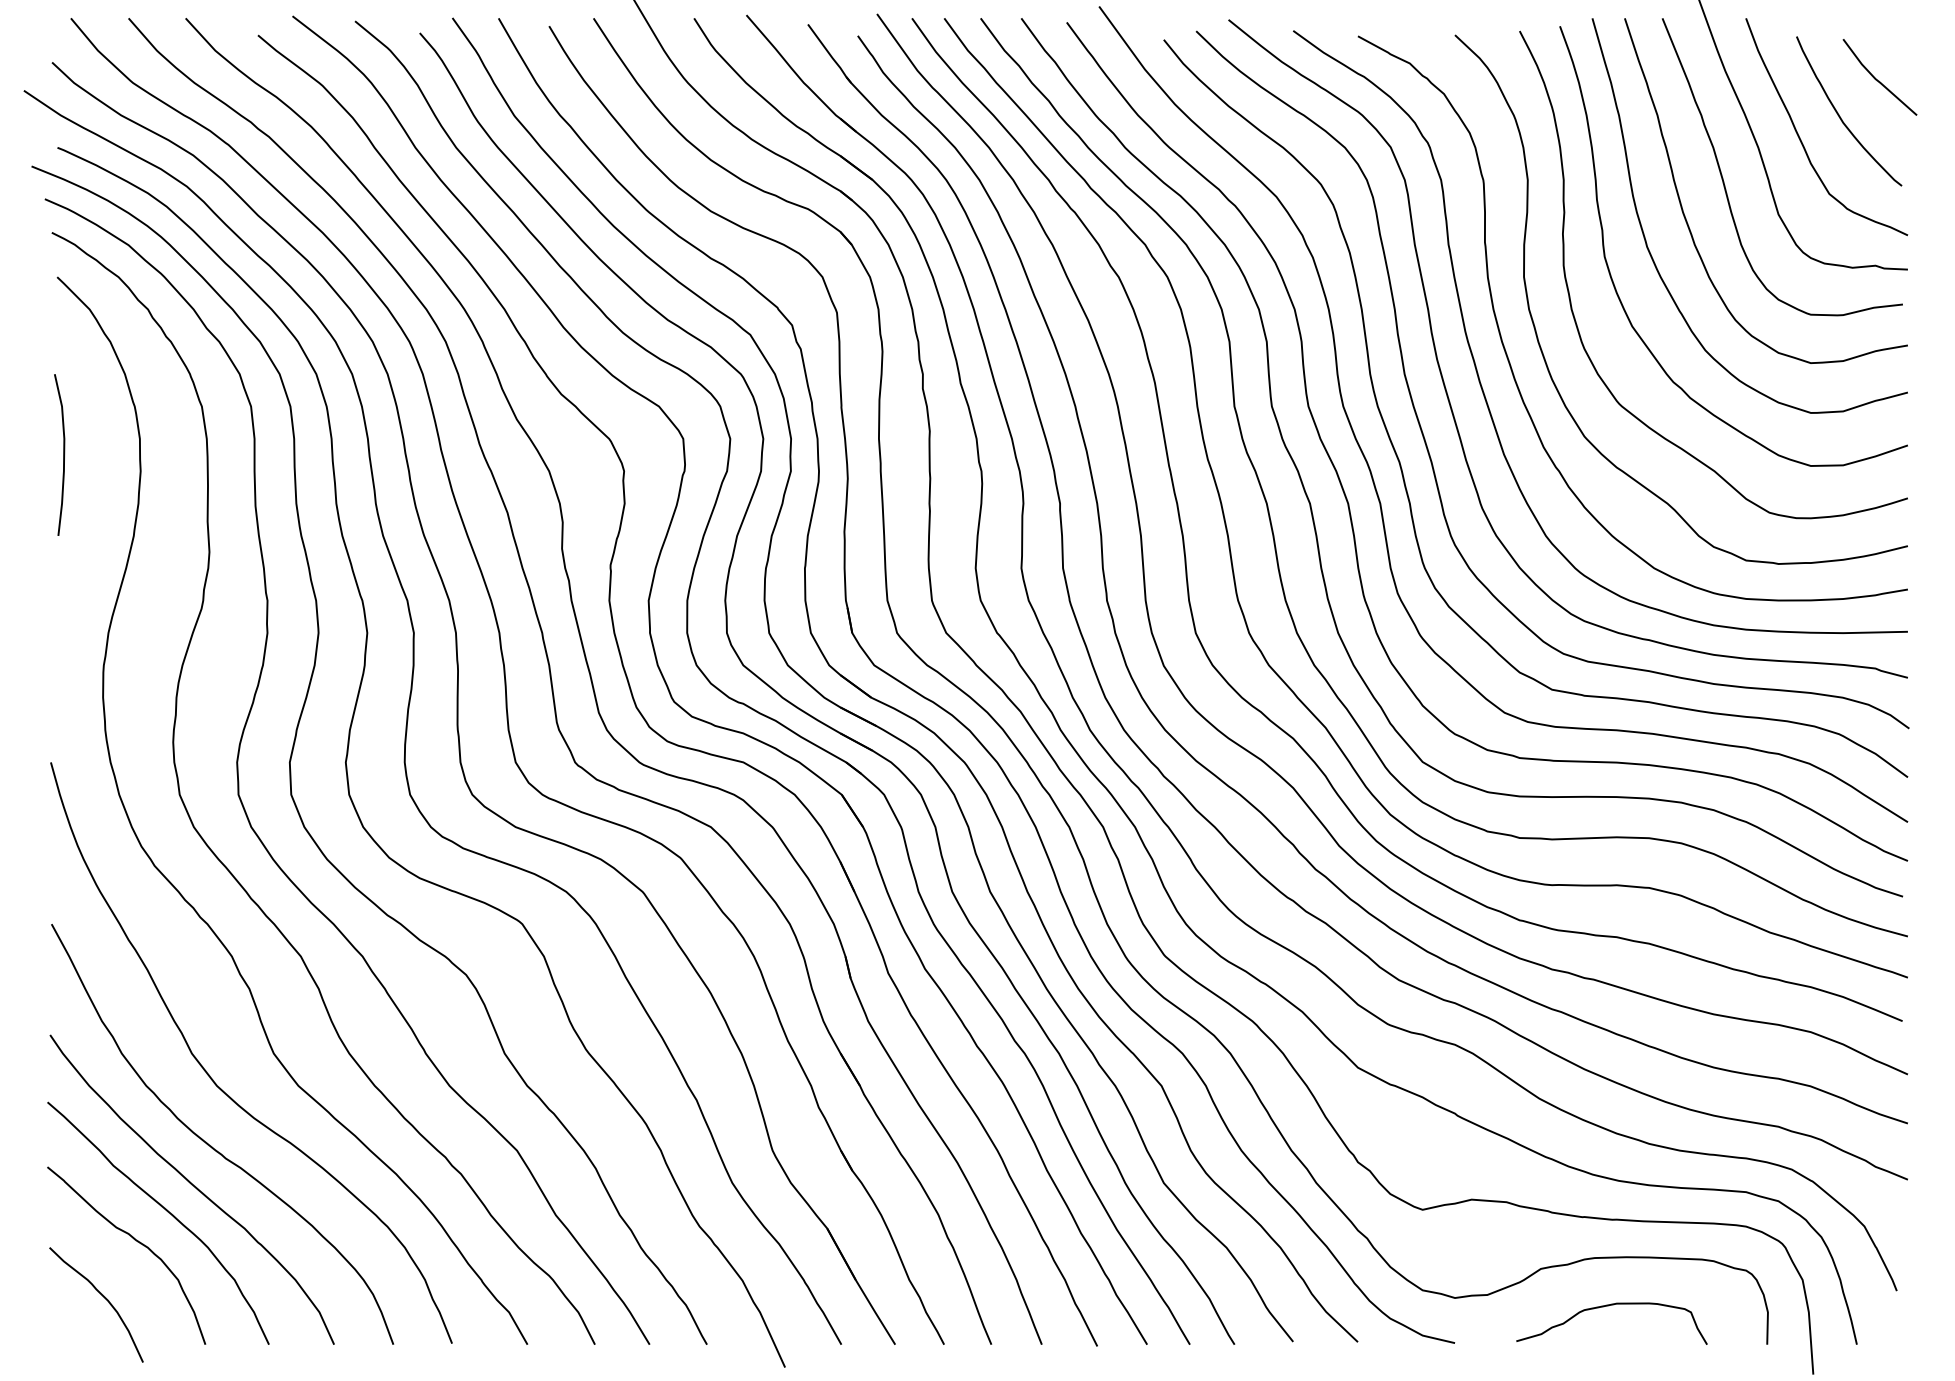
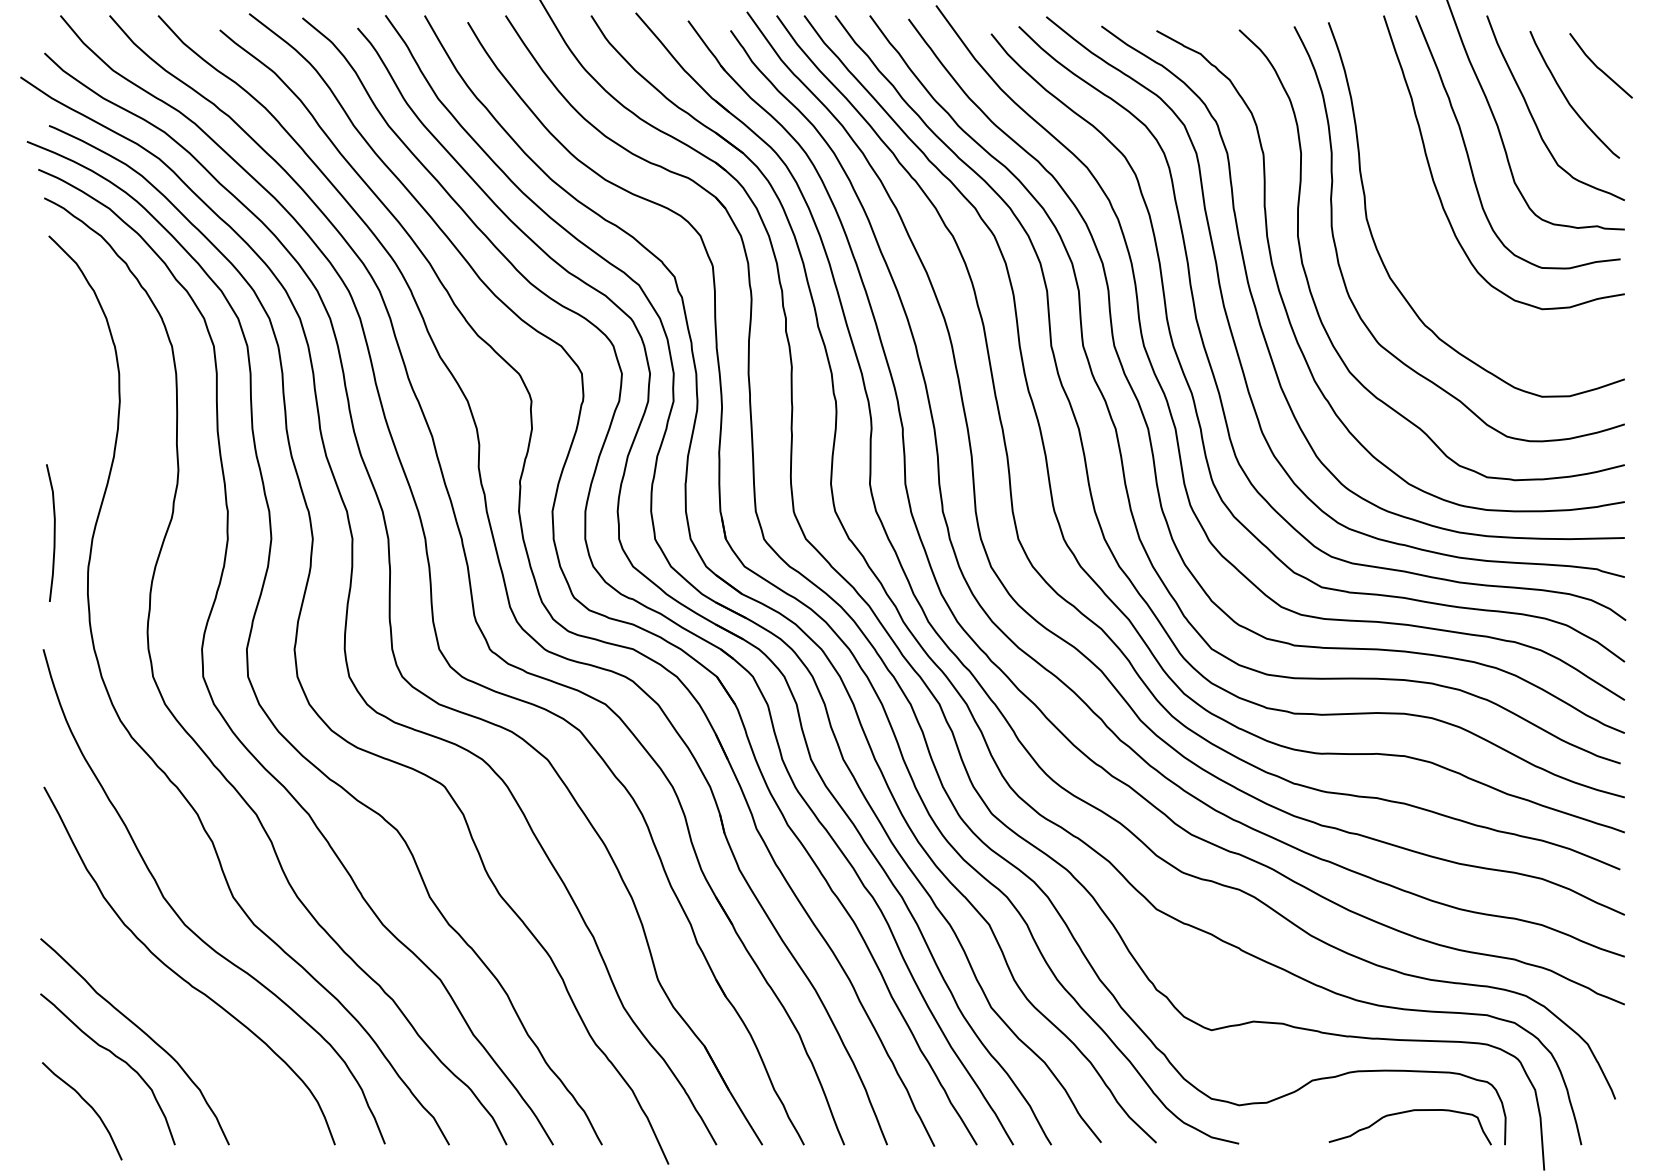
curve: (1654, 260) -> (1409, 221), removed
curve: (63, 454) -> (54, 532), moved
curve: (193, 1186) -> (164, 1010), removed
curve: (1608, 1306) -> (1407, 1112), moved

